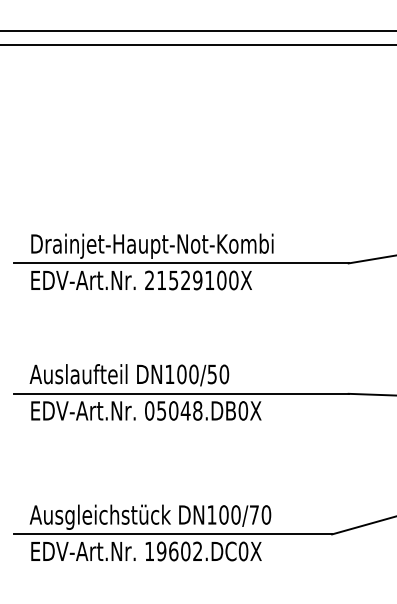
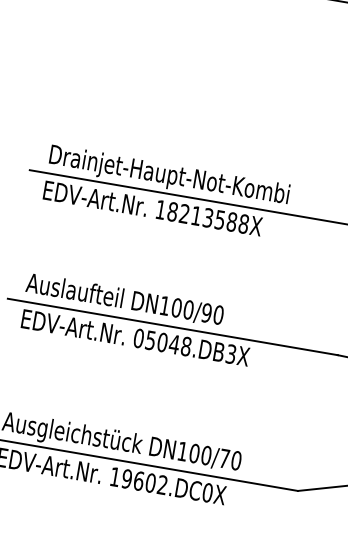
text: (191, 280) -> (202, 216), 21529100X -> 18213588X
text: (211, 373) -> (206, 312), DN100/50 -> DN100/90
text: (243, 410) -> (231, 353), 05048.DB0X -> 05048.DB3X

